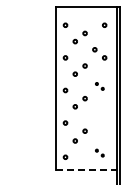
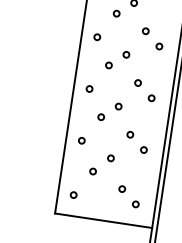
part: (99, 86) -> (144, 90), size x1.67
part: (99, 118) -> (136, 141), added
part: (99, 152) -> (128, 195), size x1.67
line: (86, 170) -> (103, 221), dashed -> solid

